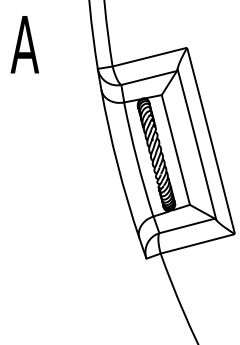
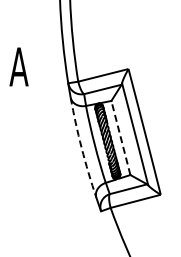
line: (175, 149) -> (120, 137), solid -> dashed
arc: (117, 165) -> (81, 148), solid -> dashed

